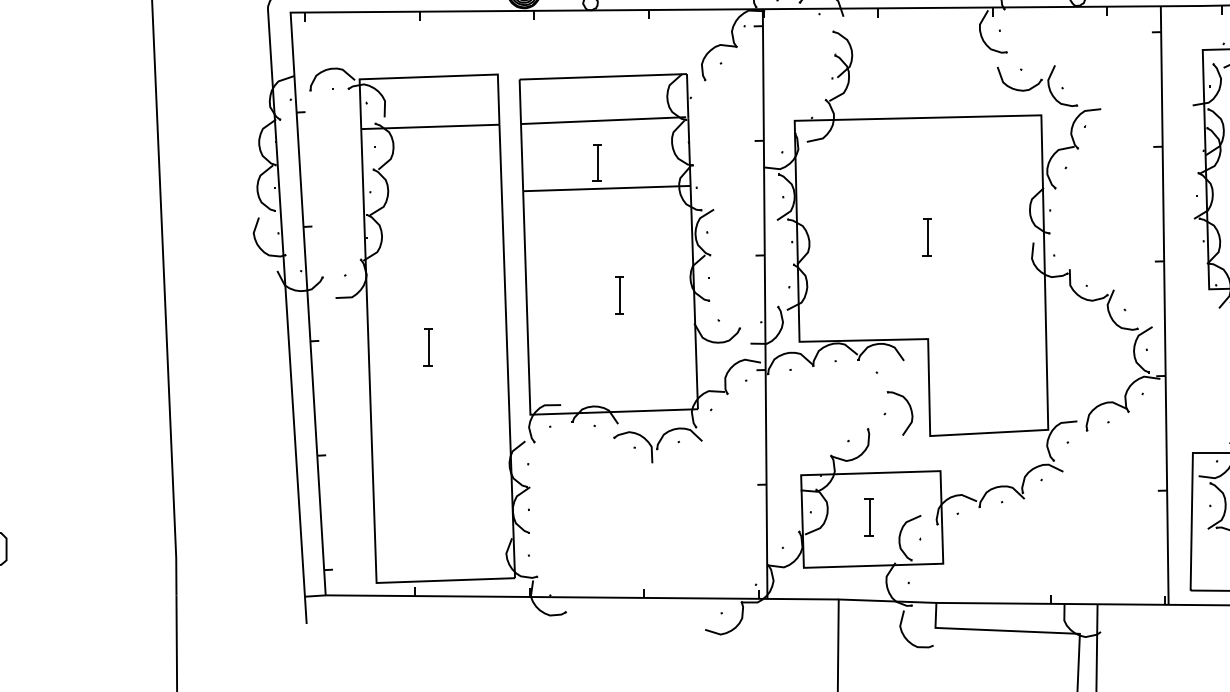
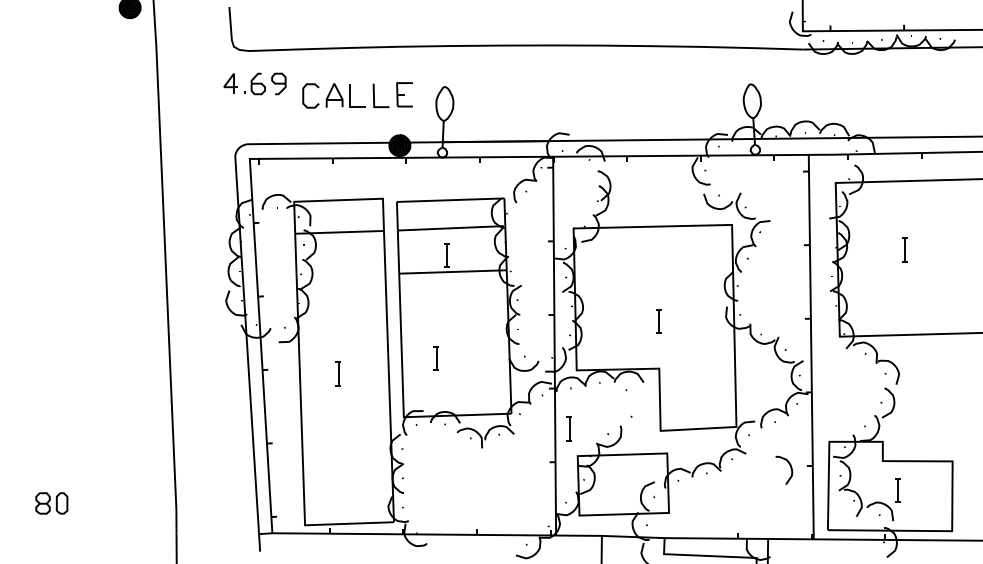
part: (926, 237) -> (658, 321), moved
part: (618, 295) -> (435, 358), moved
part: (909, 410) -> (790, 468), moved
part: (867, 516) -> (568, 428), moved

